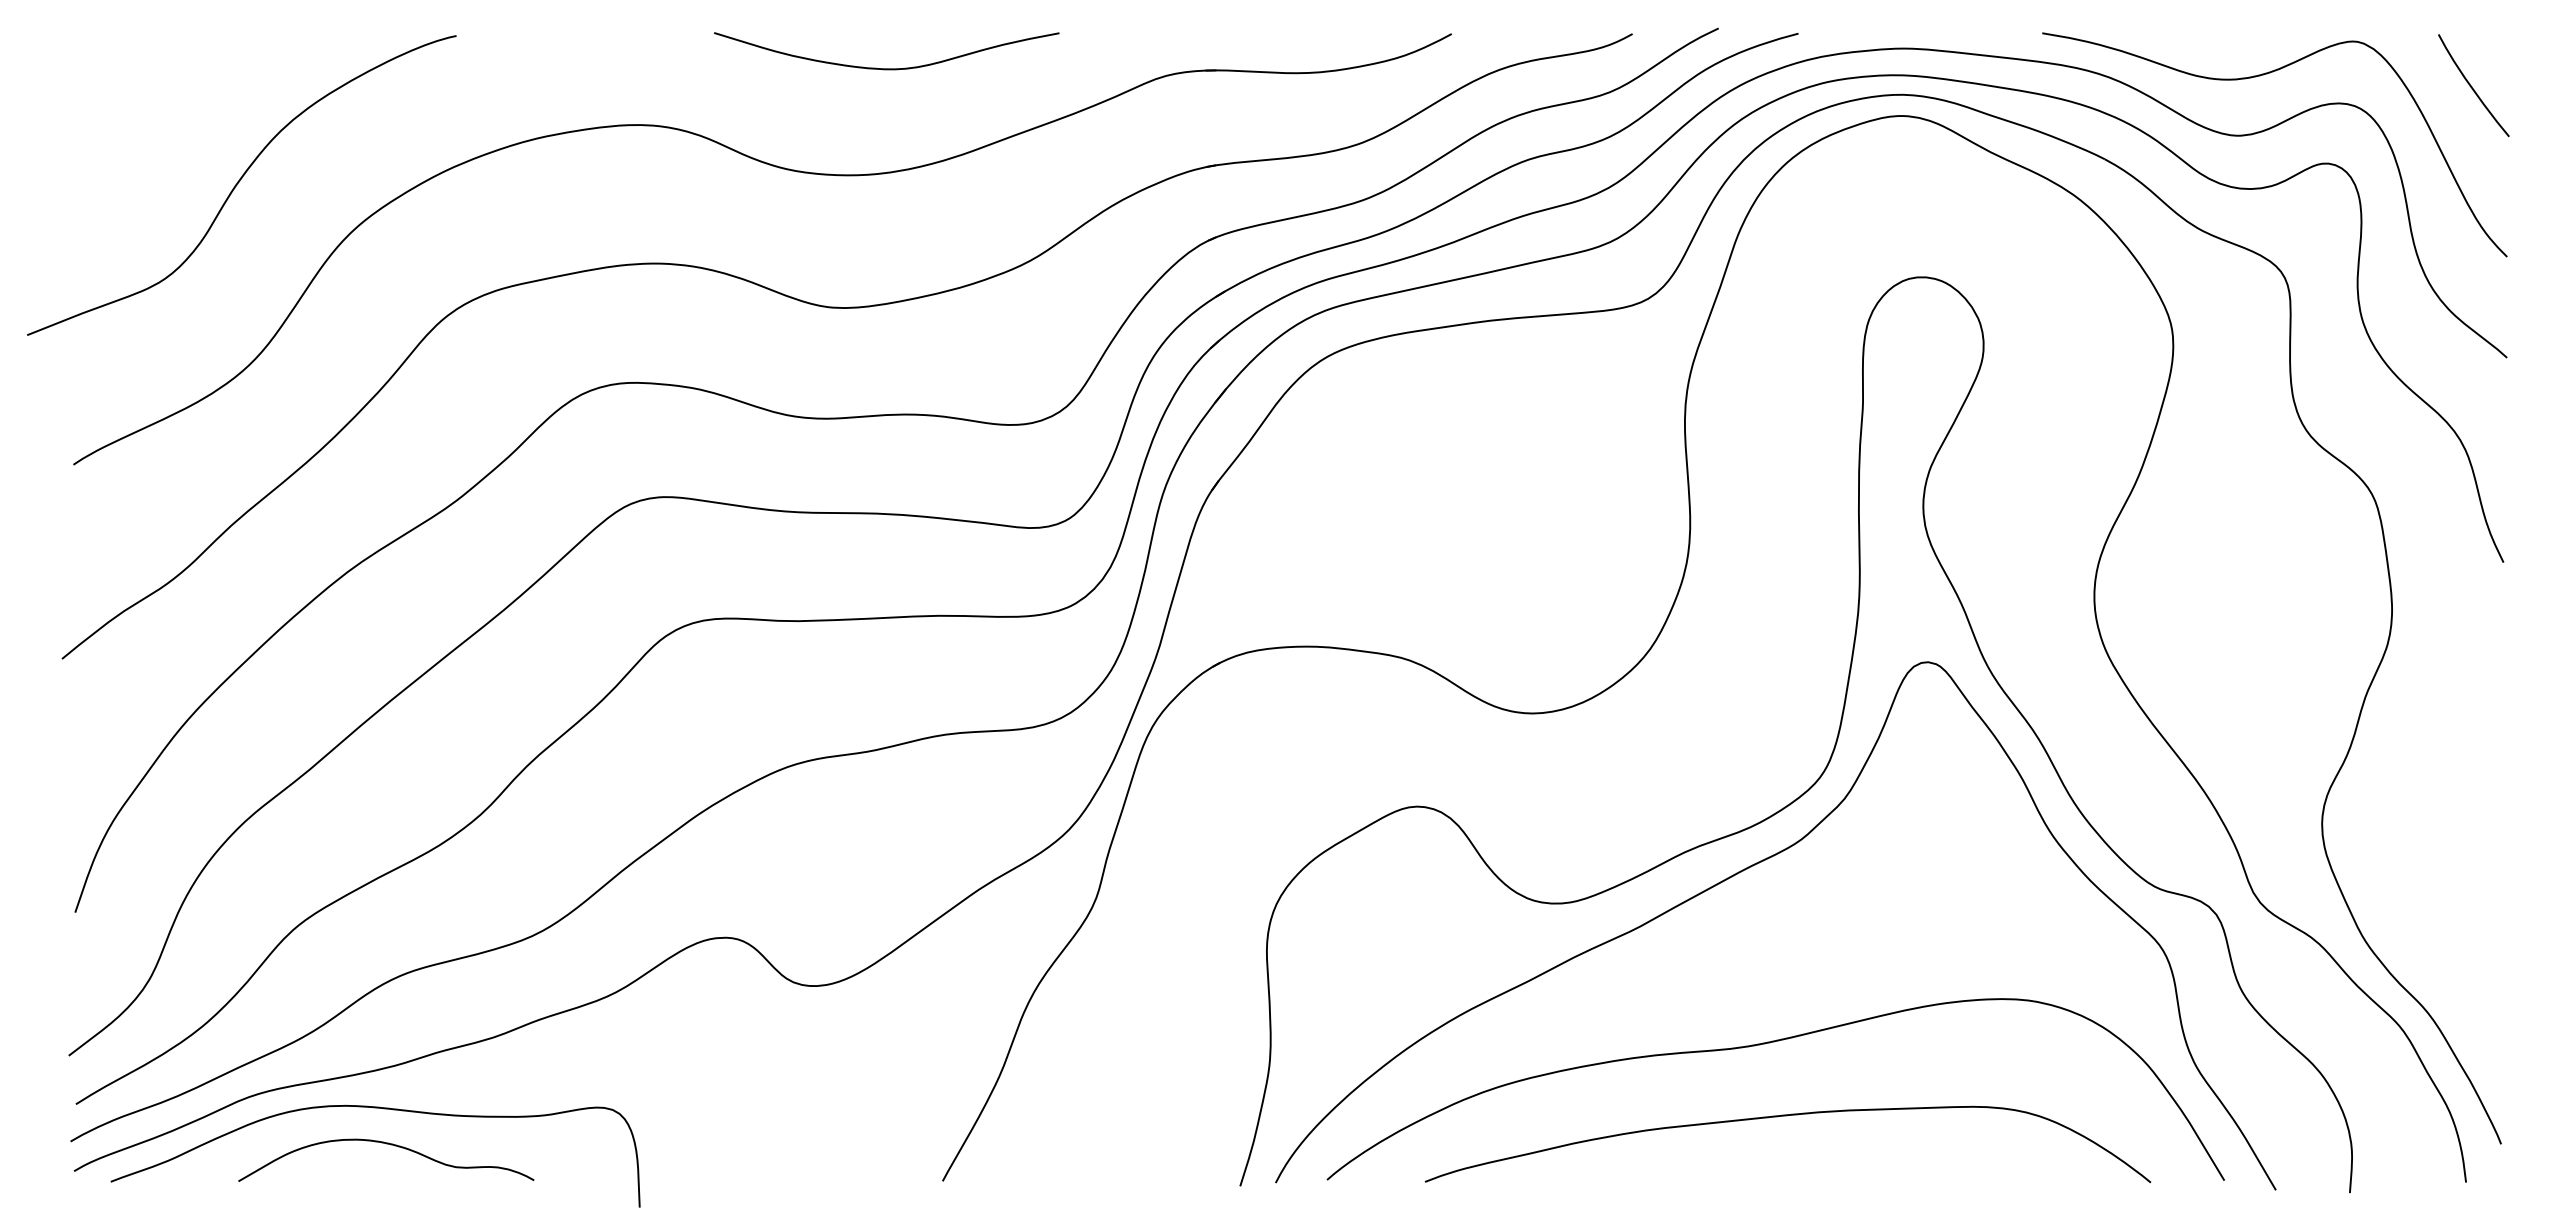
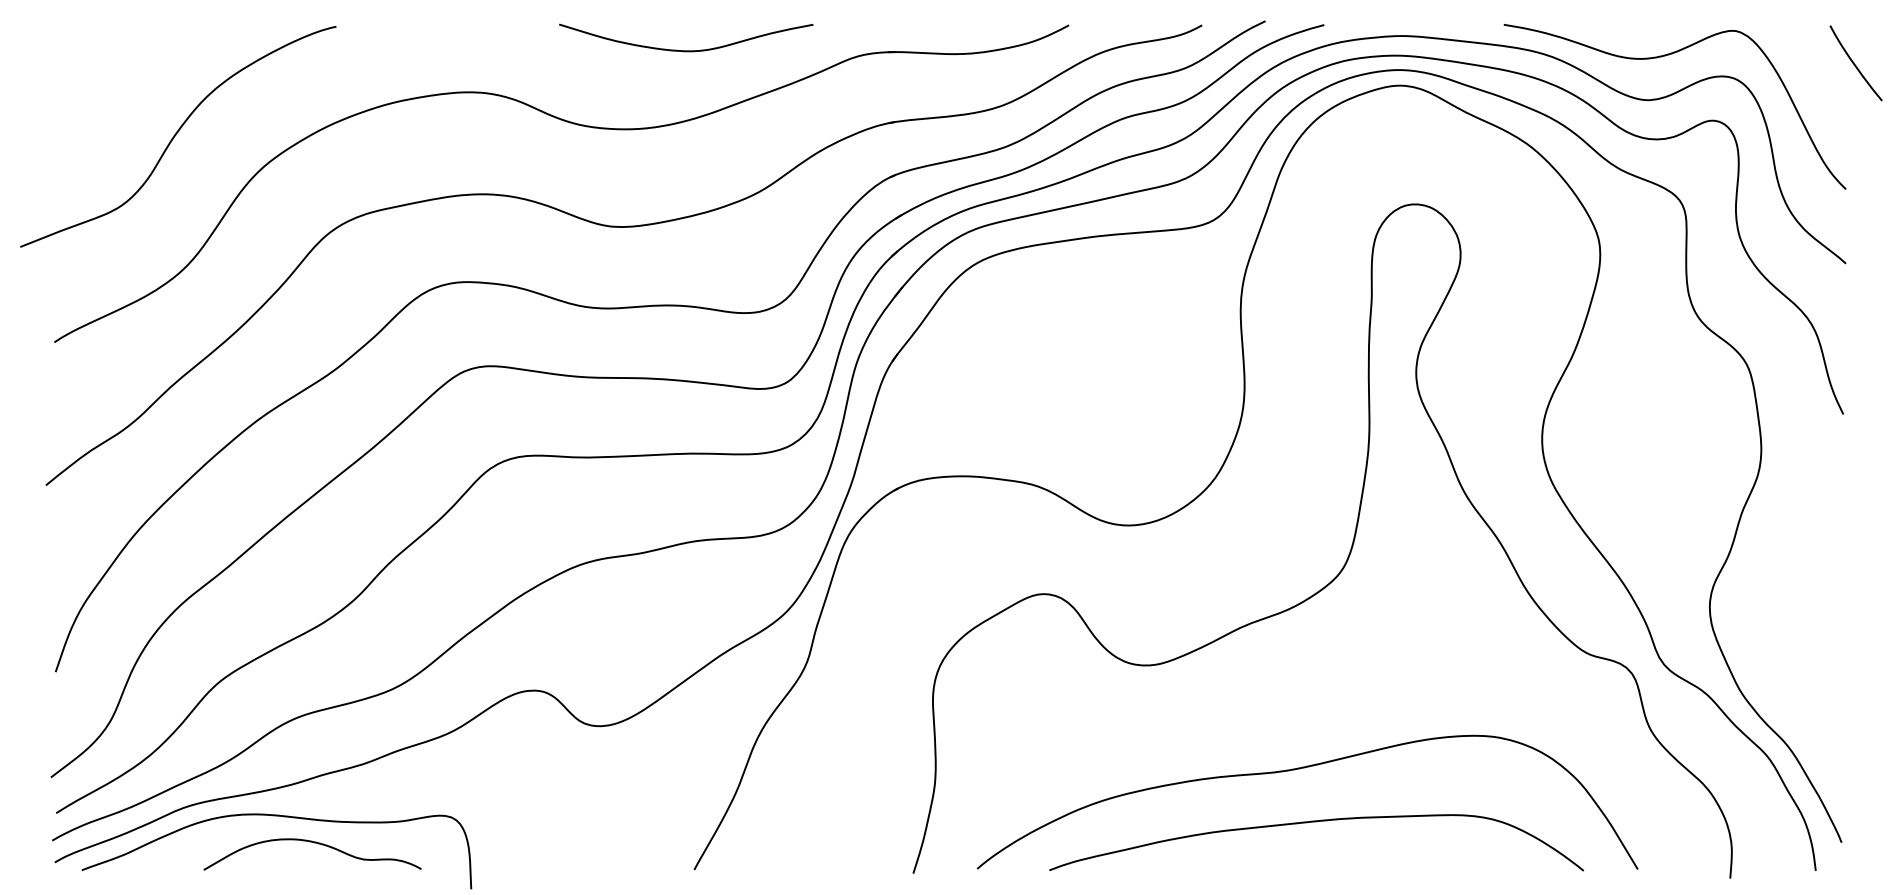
curve: (886, 68) -> (686, 50), moved
curve: (2472, 86) -> (1855, 63), moved
curve: (1747, 869) -> (1286, 640), removed
curve: (391, 1145) -> (316, 843), moved

